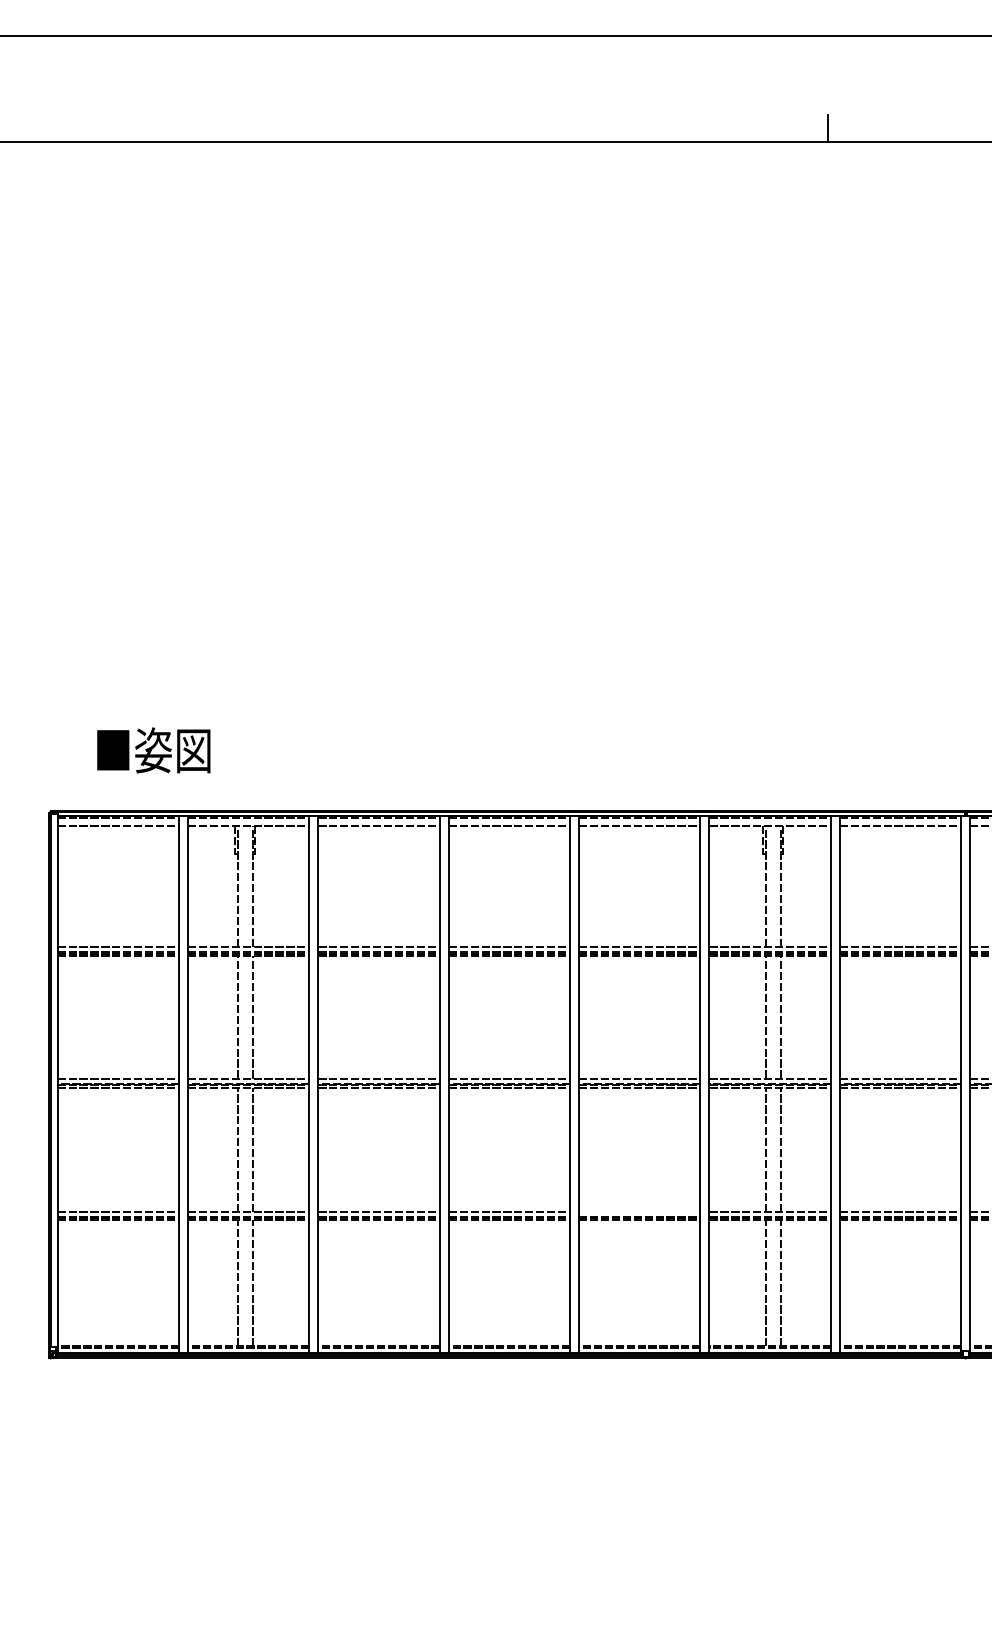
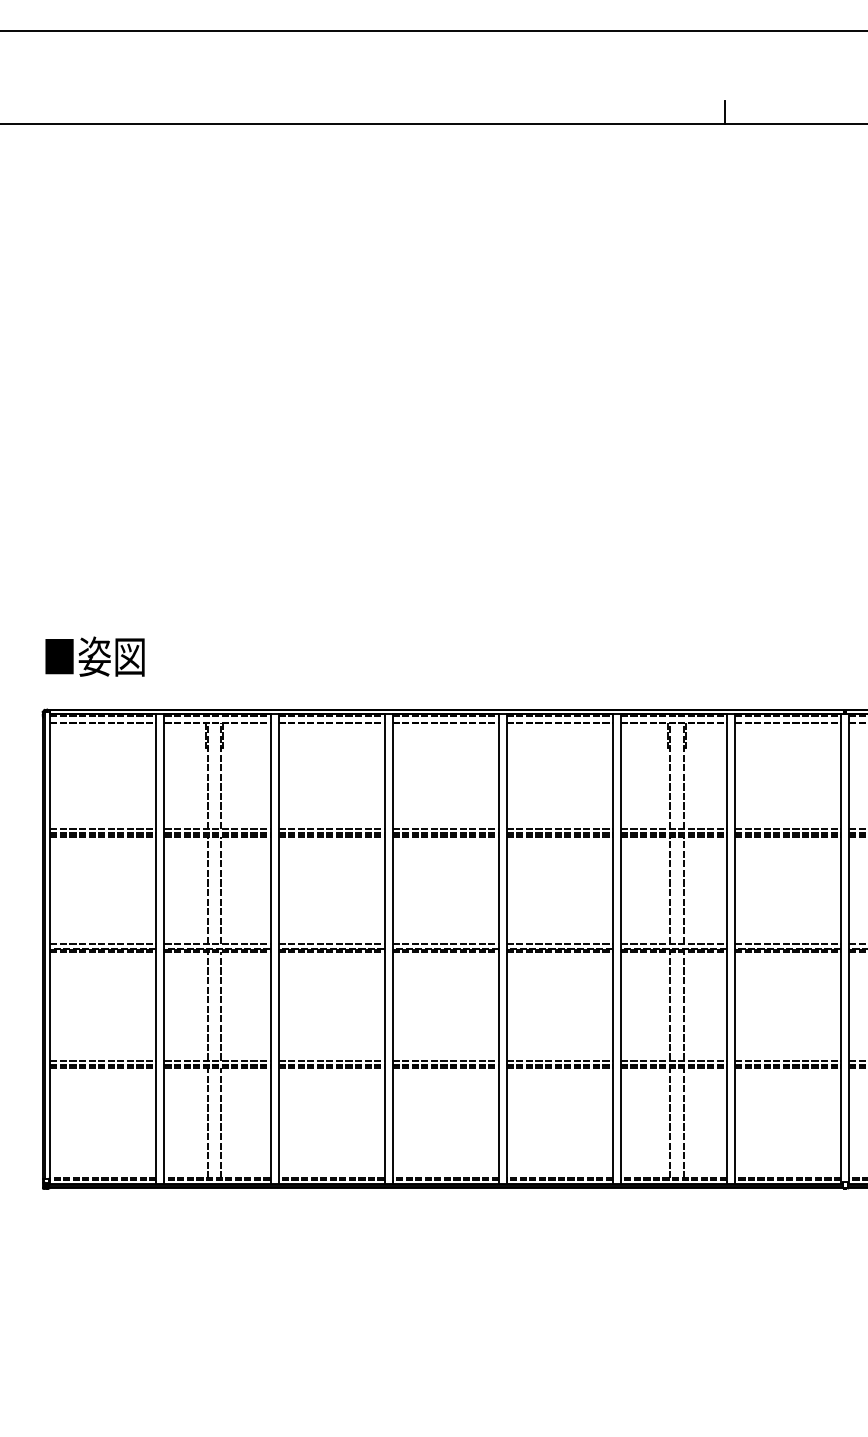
text: (153, 750) -> (94, 656), moved
line: (639, 1211) -> (559, 1060), added

